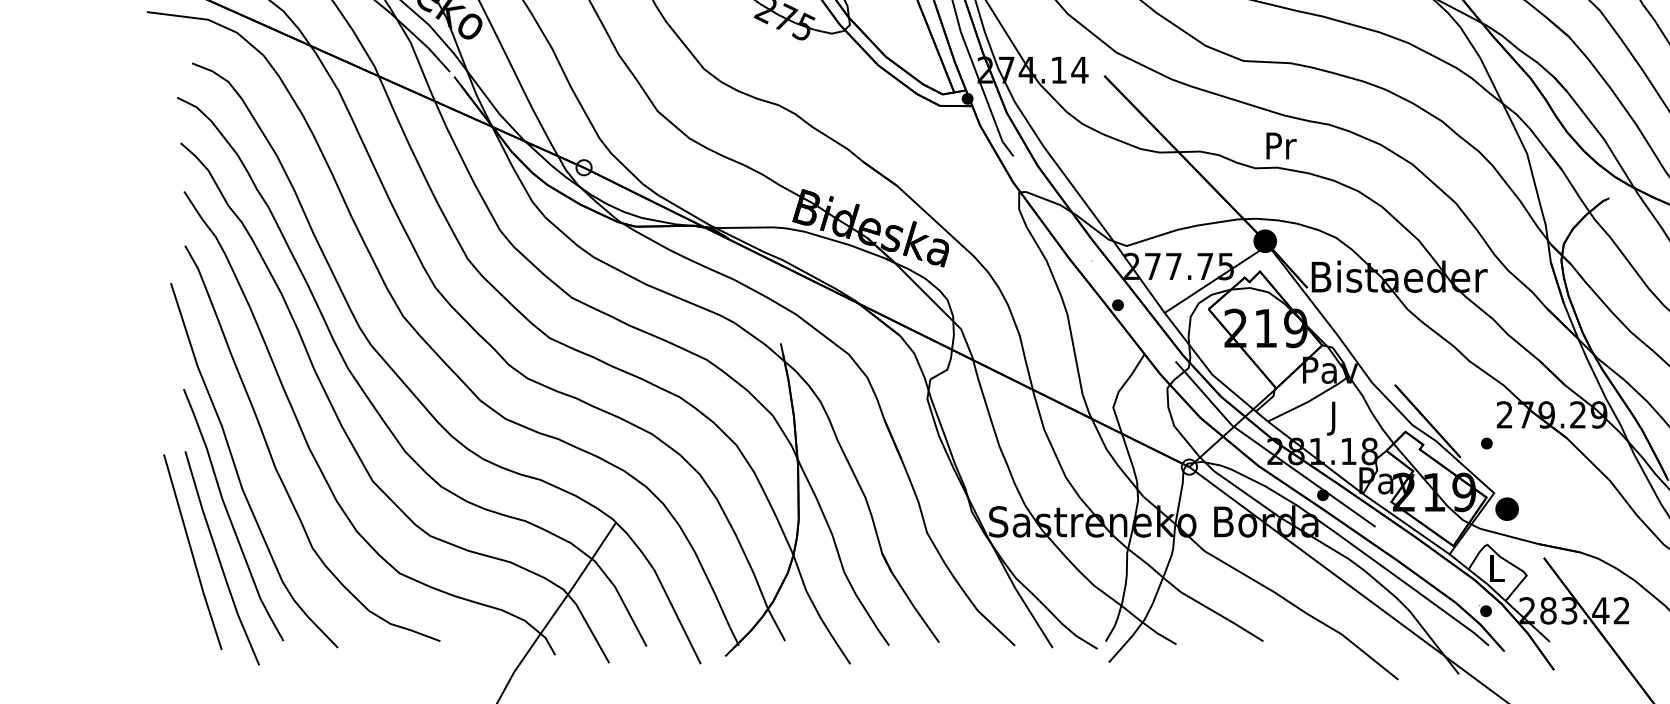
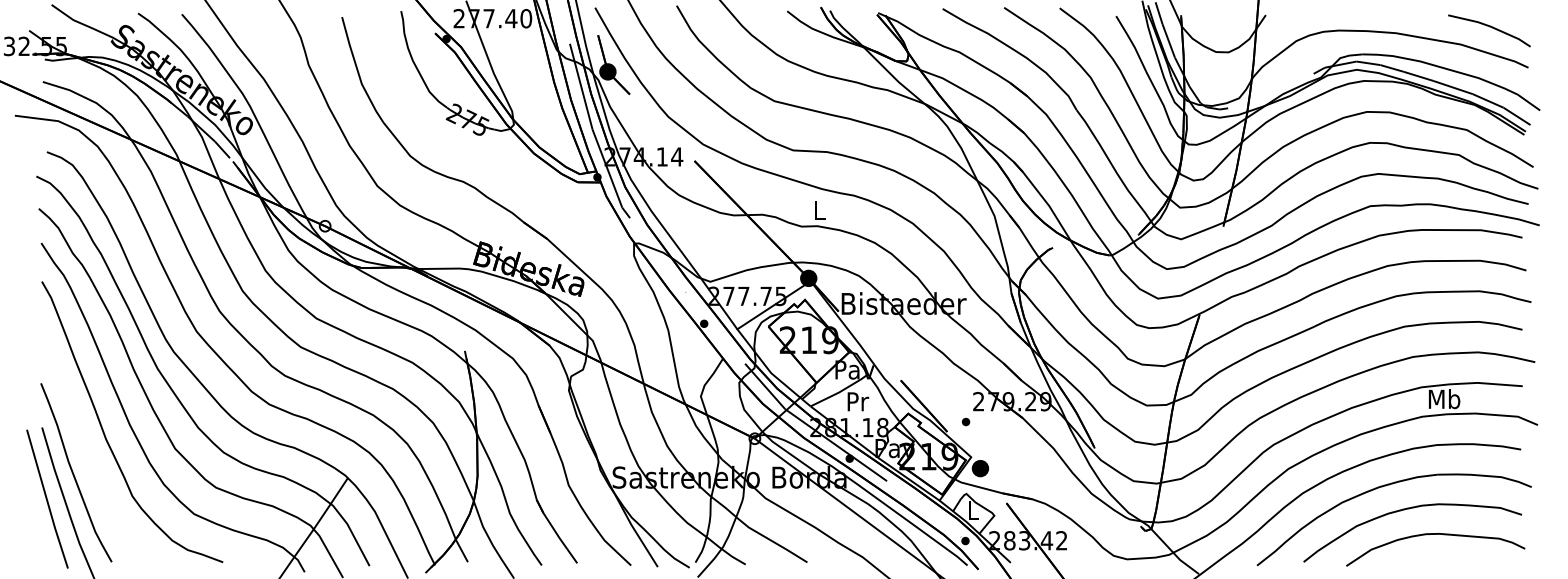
text: (1280, 145) -> (819, 210), Pr -> L
text: (1335, 418) -> (858, 404), J -> Pr
curve: (237, 469) -> (79, 440), removed

